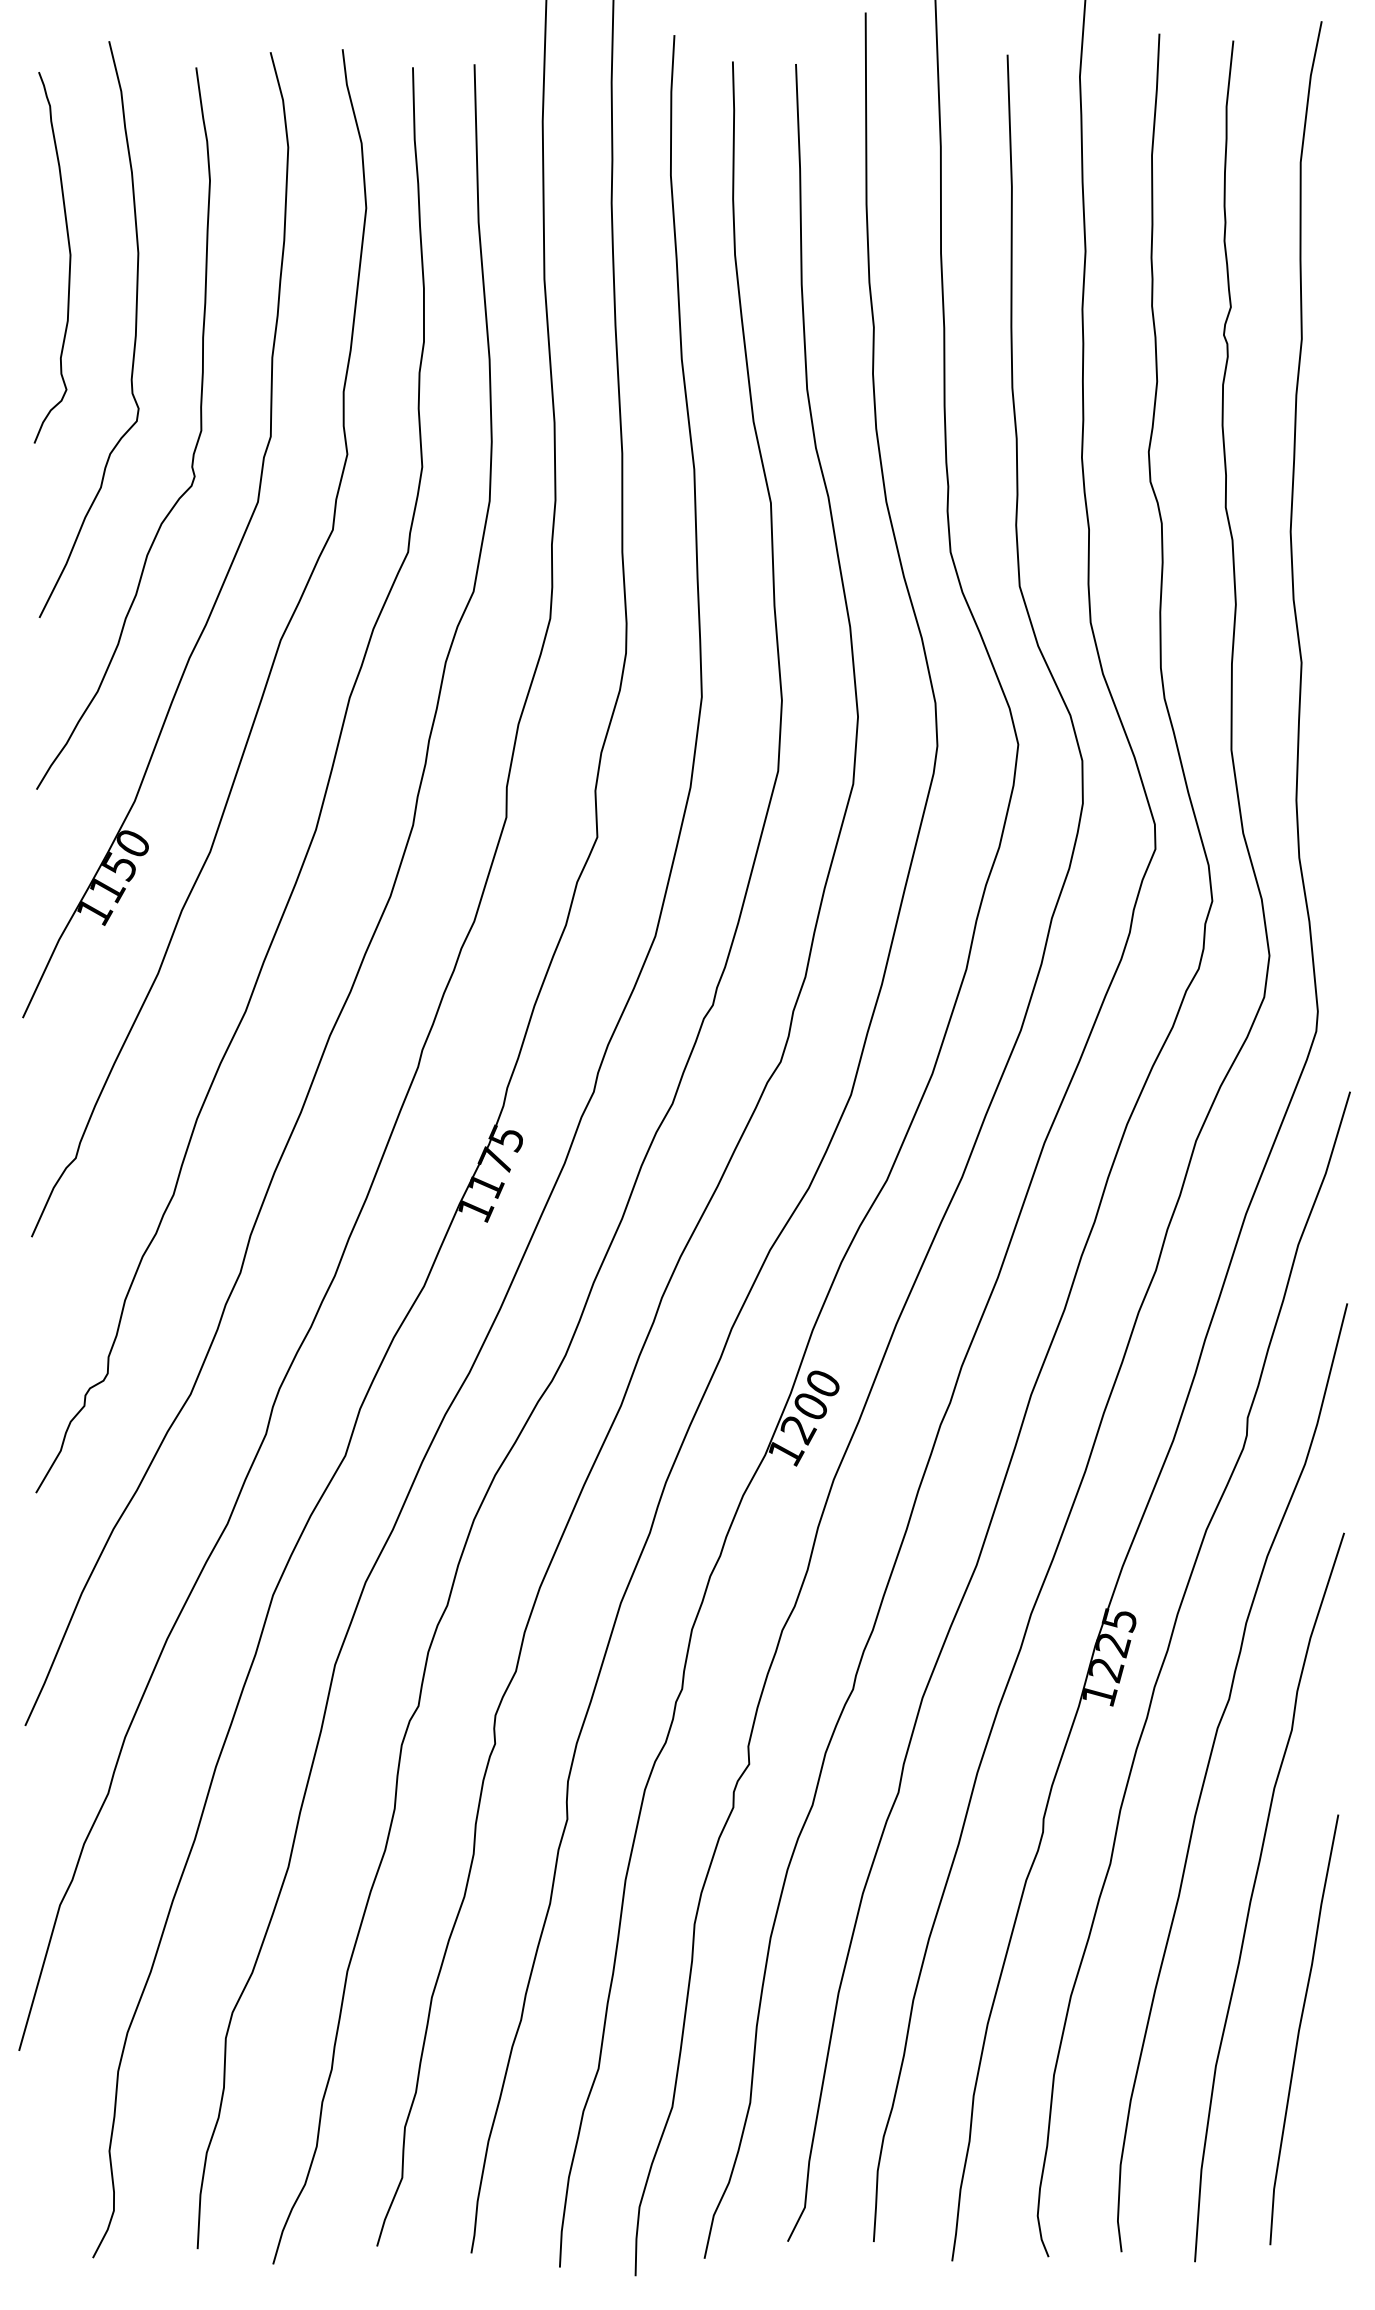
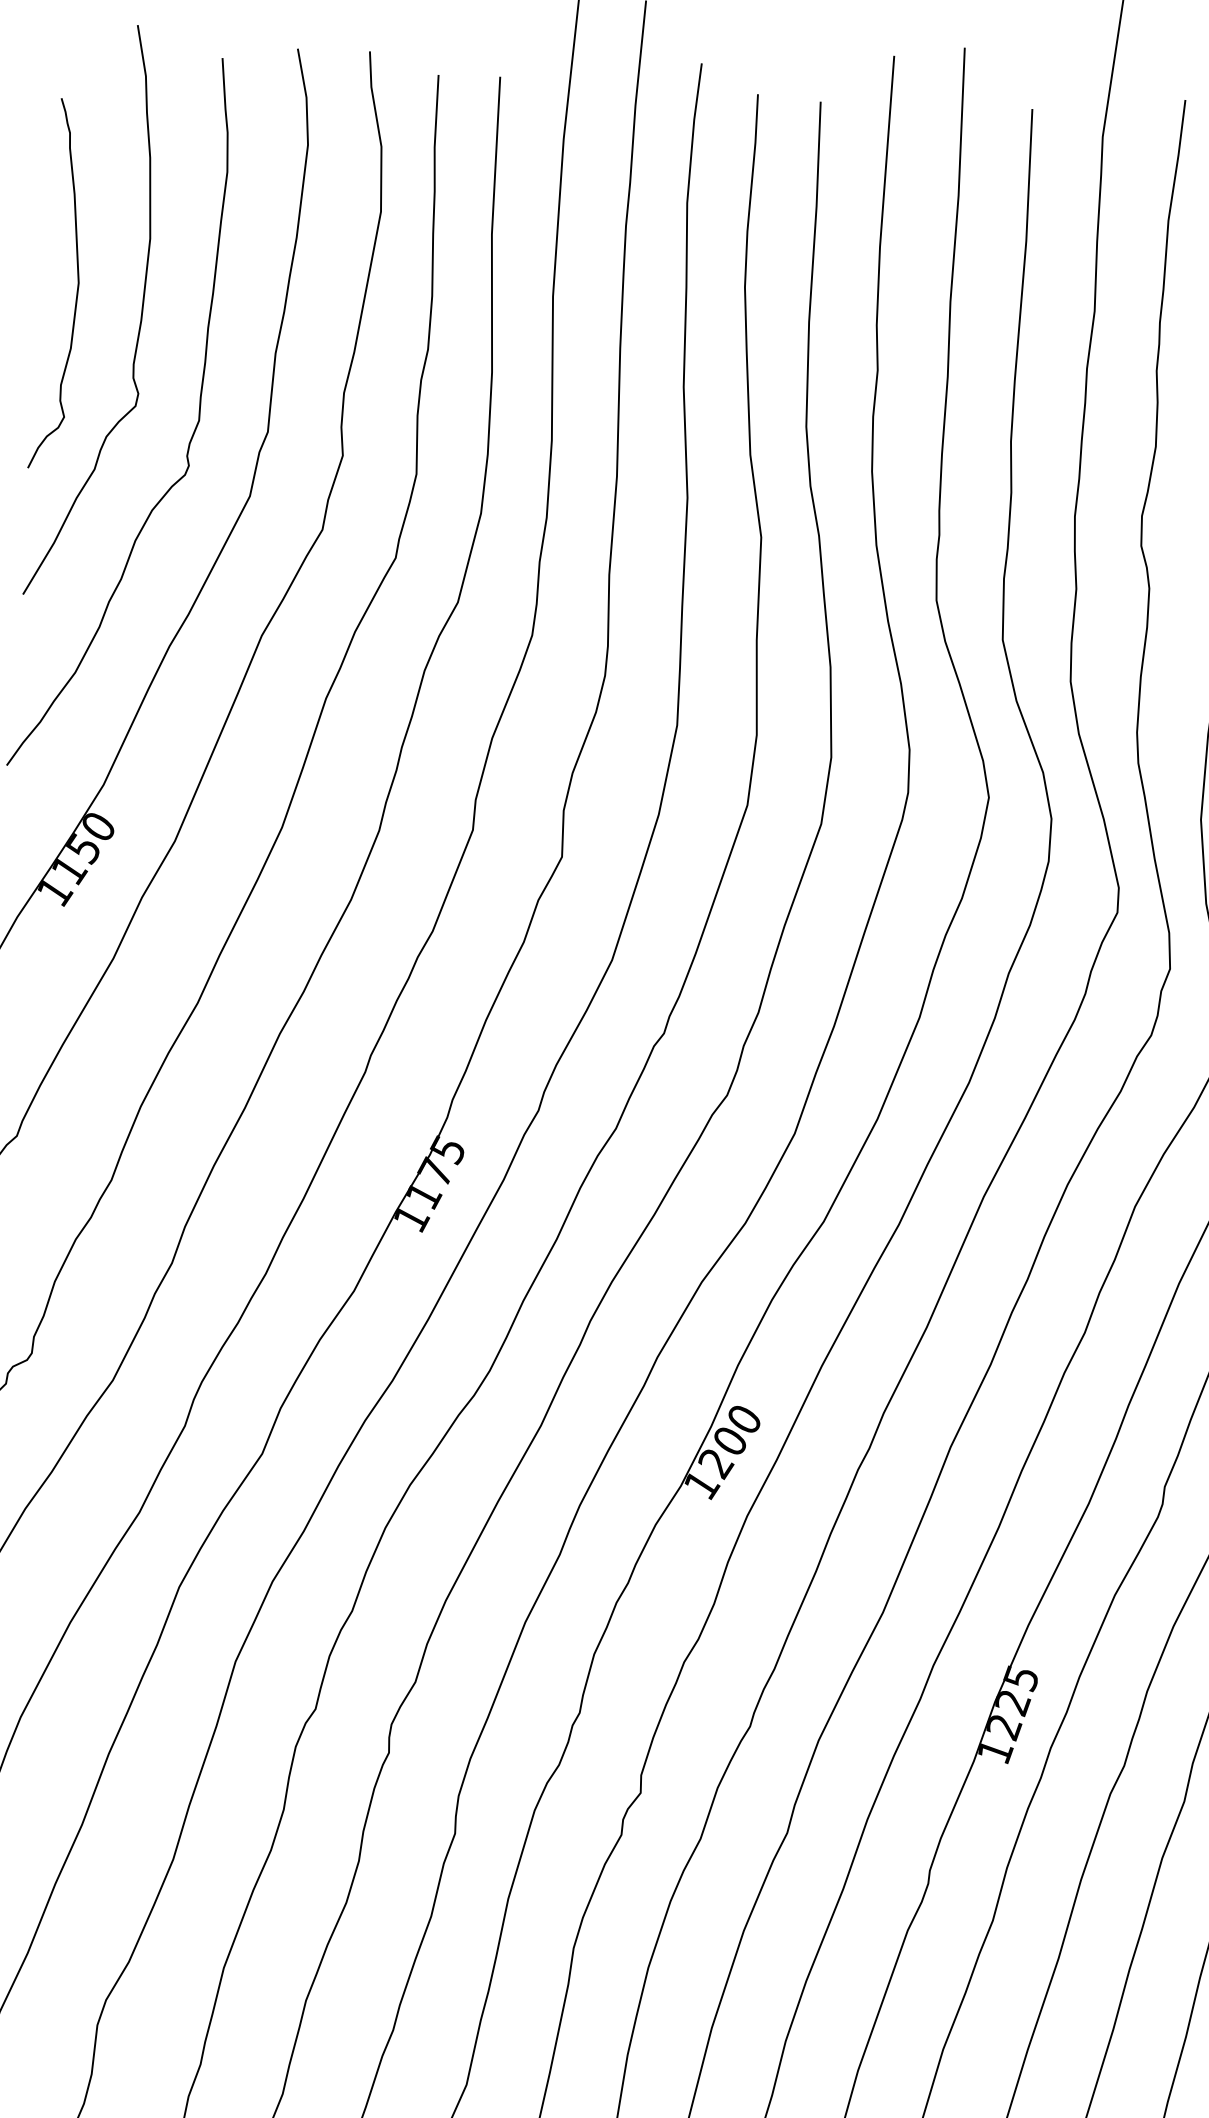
part: (69, 257) -> (77, 285), moved

